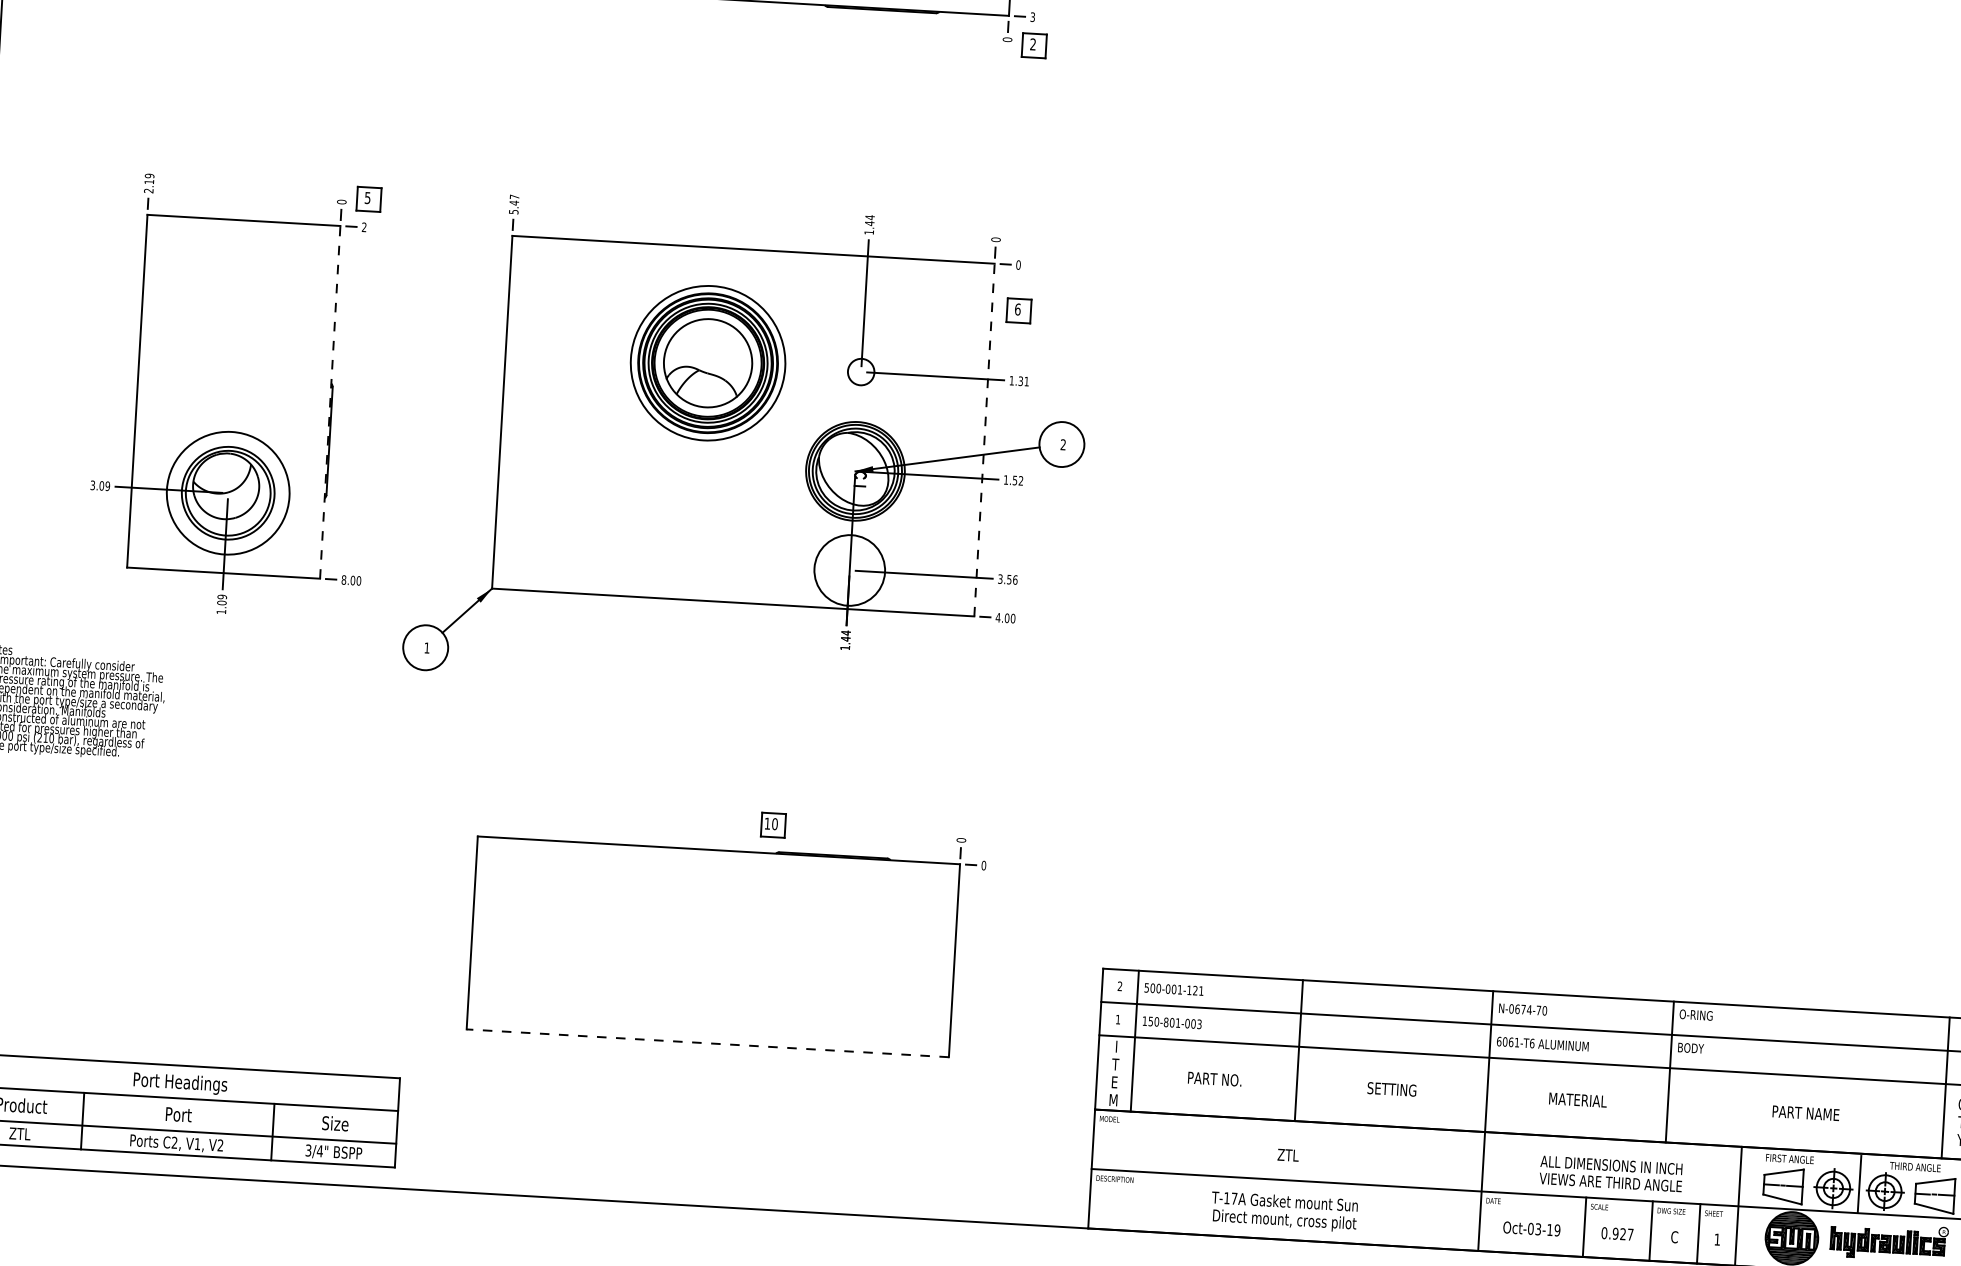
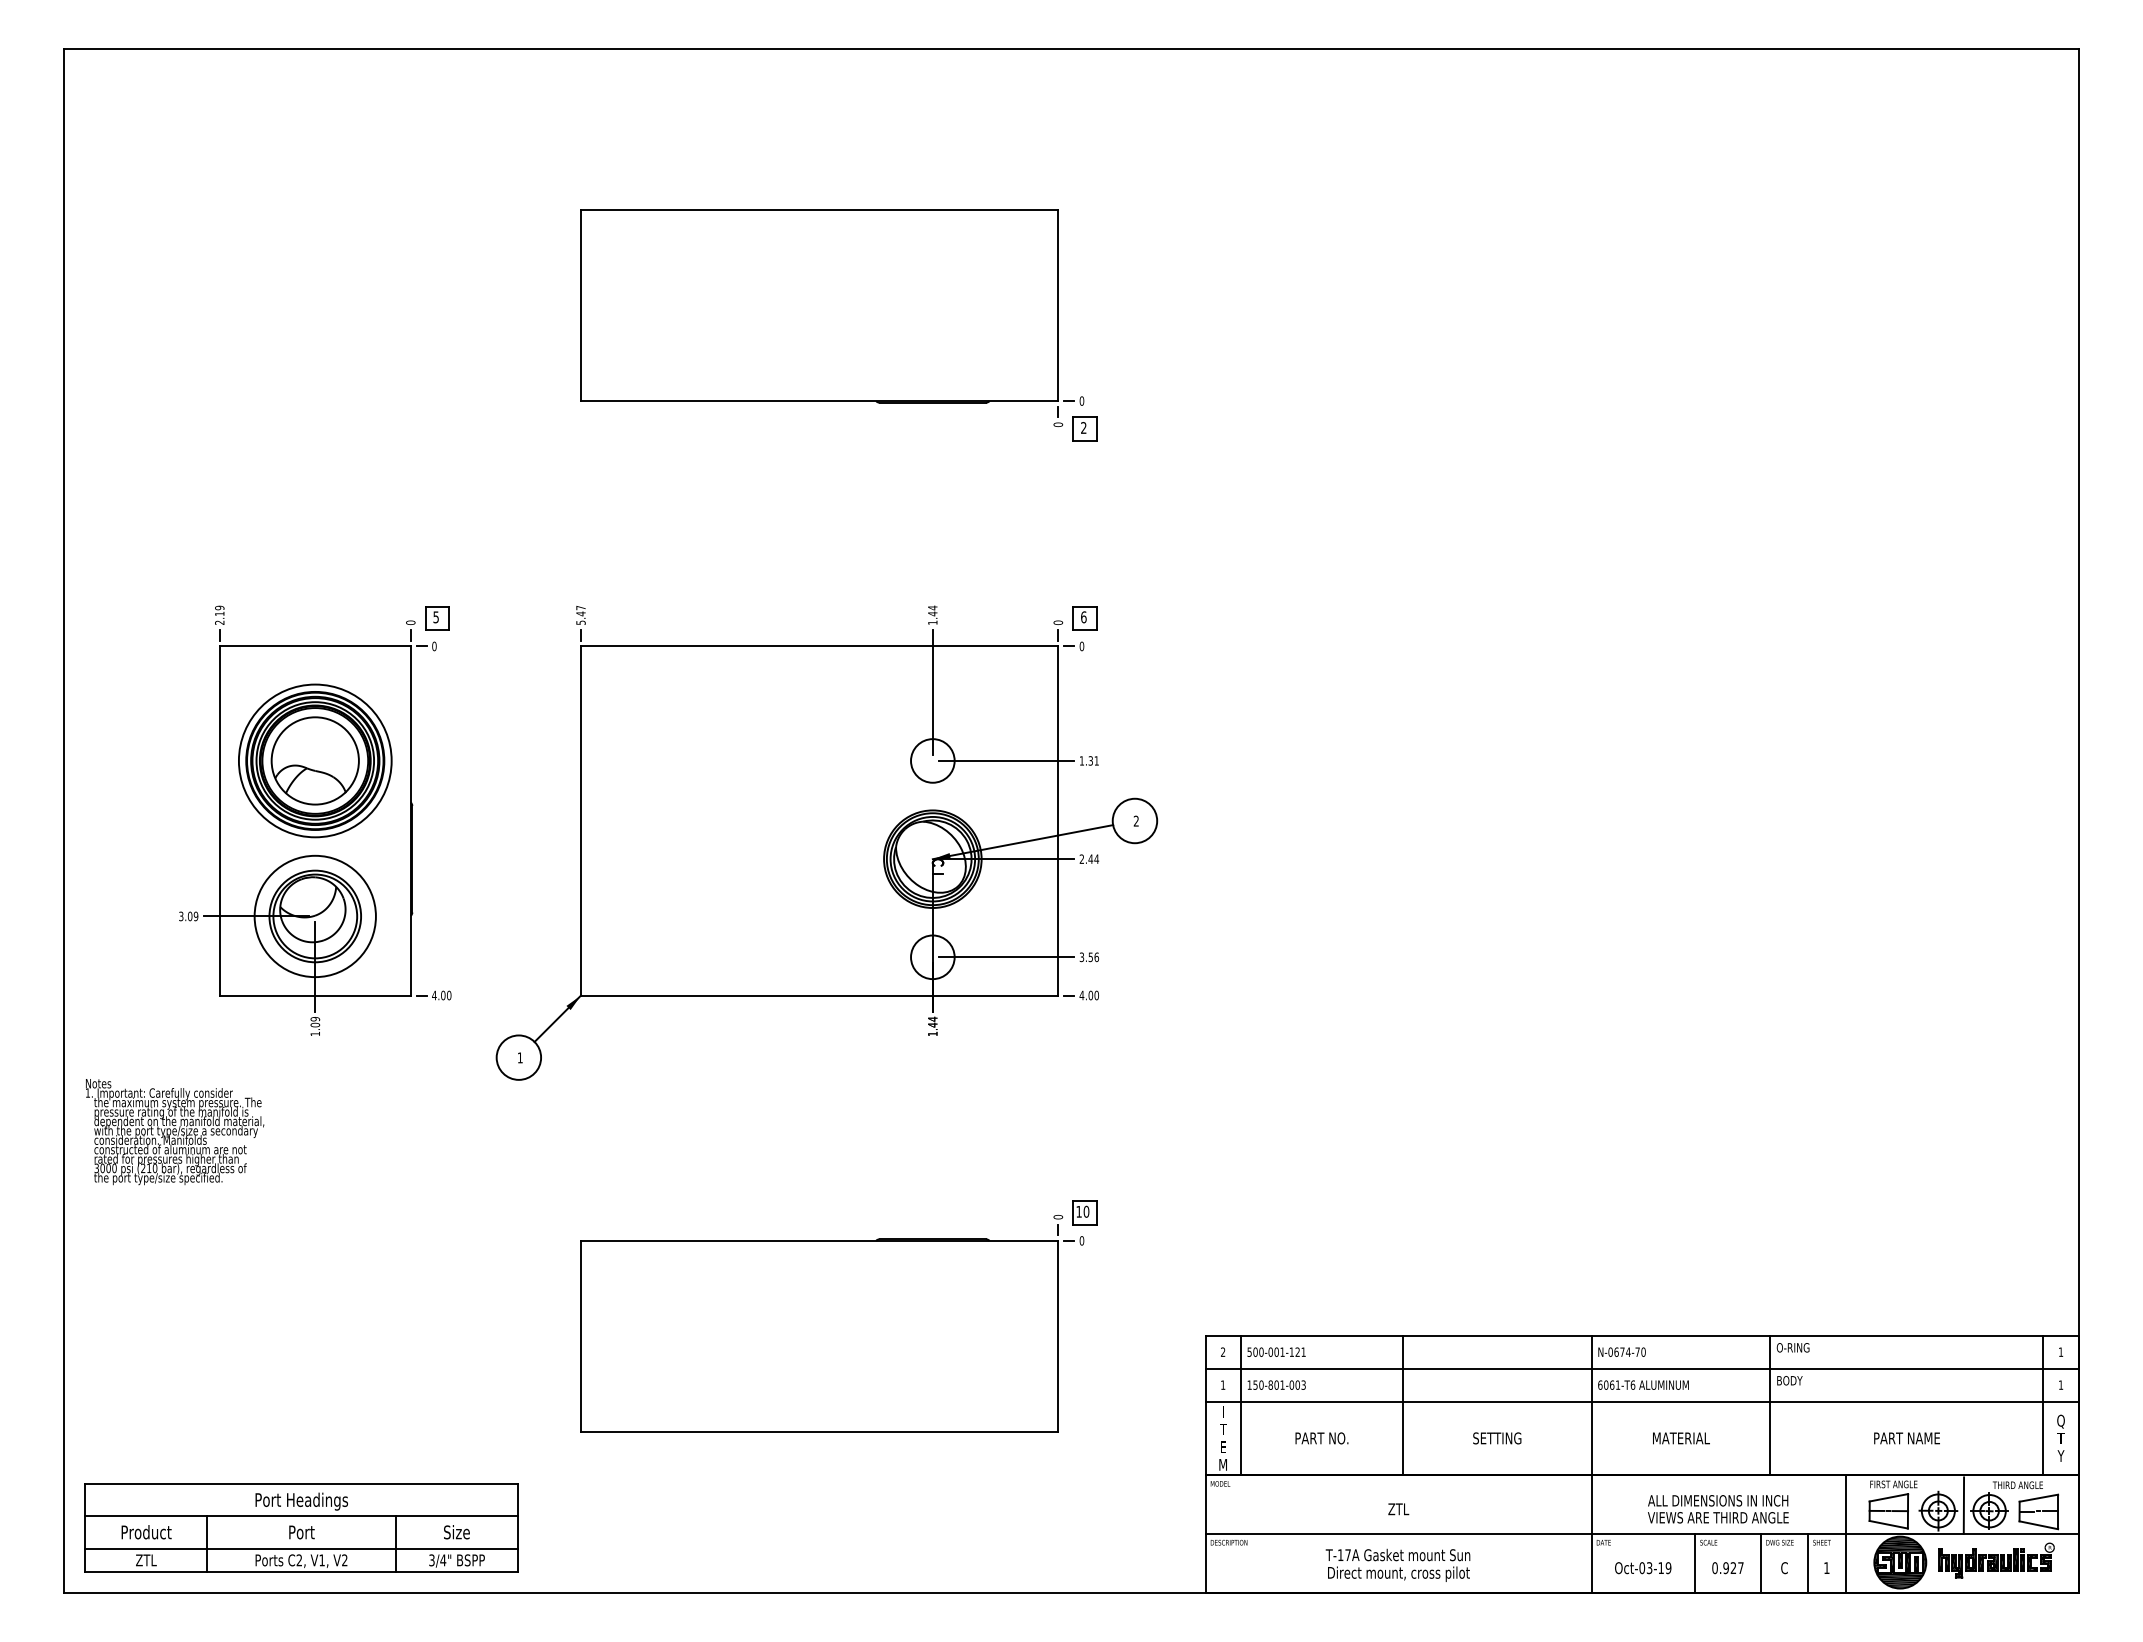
text: (1032, 16) -> (1081, 400), 3 -> 0
text: (364, 227) -> (434, 646), 2 -> 0
part: (1018, 310) -> (1084, 618), moved
part: (708, 362) -> (315, 760), moved
circle: (860, 371) -> (932, 760), size x1.67
line: (329, 402) -> (410, 821), dashed -> solid
line: (984, 440) -> (1058, 821), dashed -> solid
text: (1013, 479) -> (1089, 858), 1.52 -> 2.44
circle: (849, 570) -> (932, 957), size x0.62
text: (344, 580) -> (434, 995), 8.00 -> 4.00
part: (772, 824) -> (1084, 1212), moved
line: (707, 1042) -> (819, 1431), dashed -> solid

